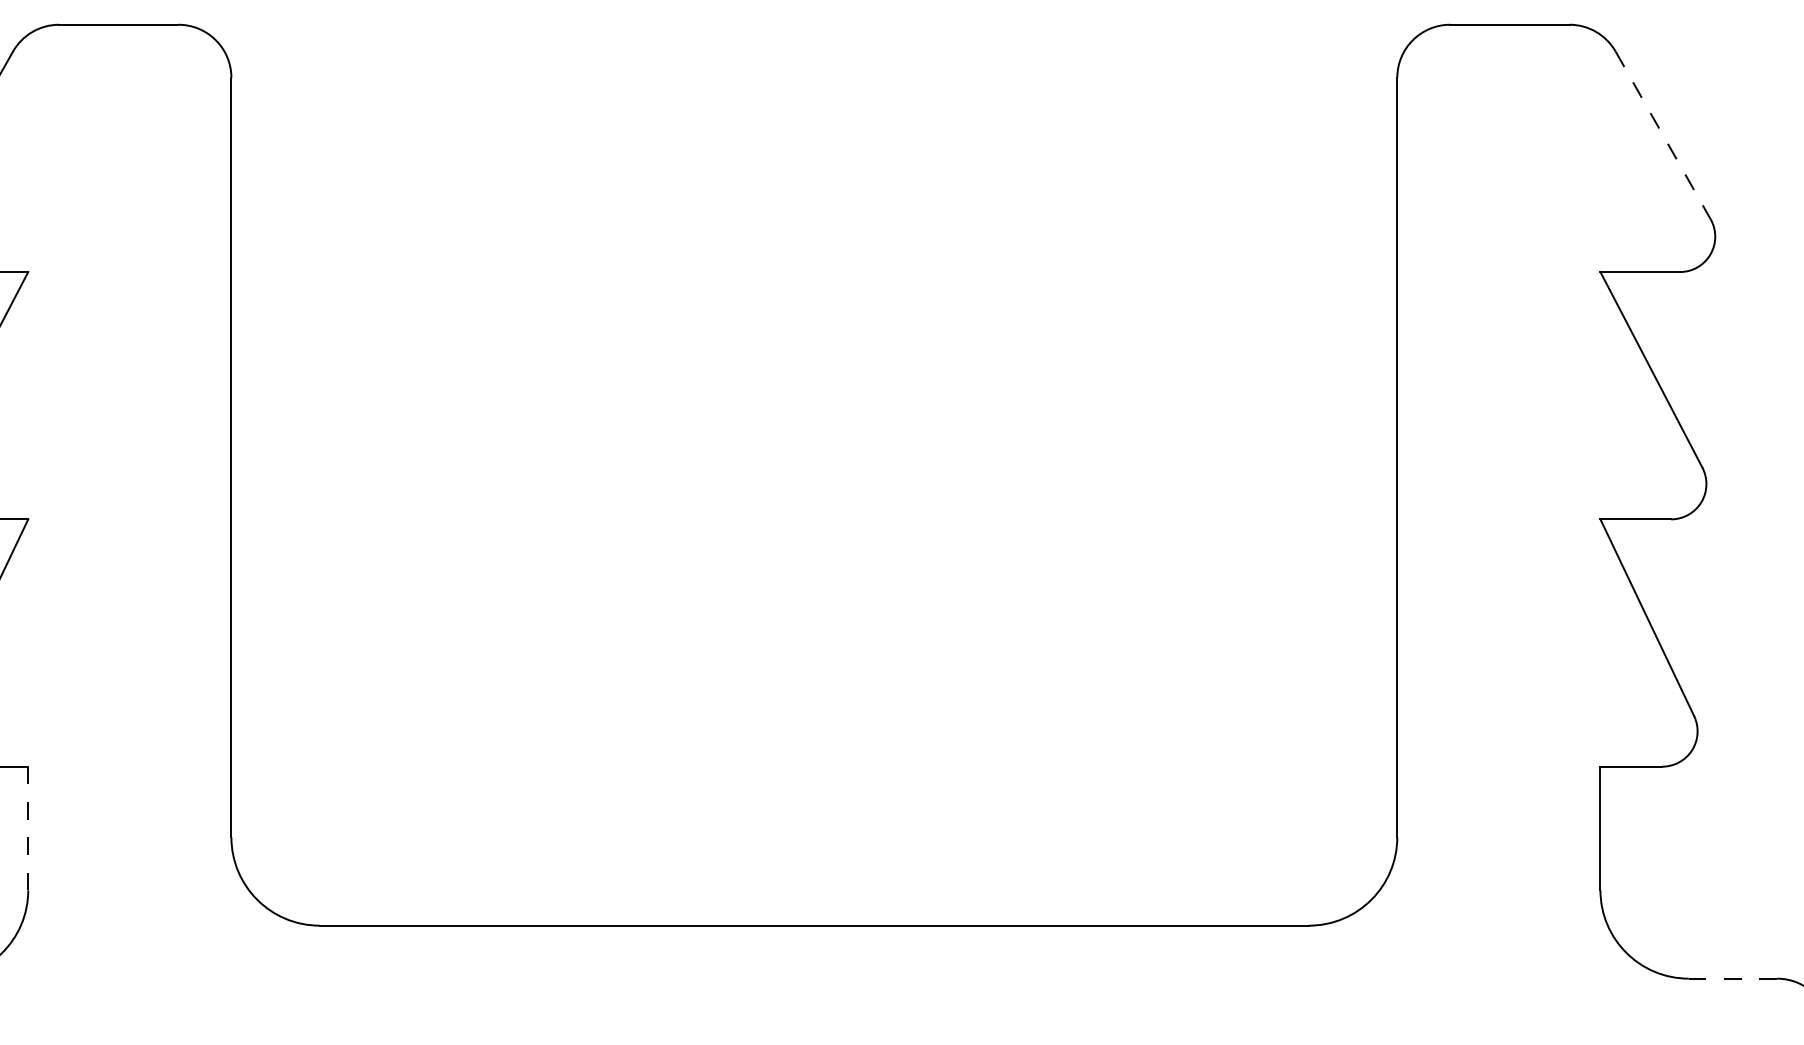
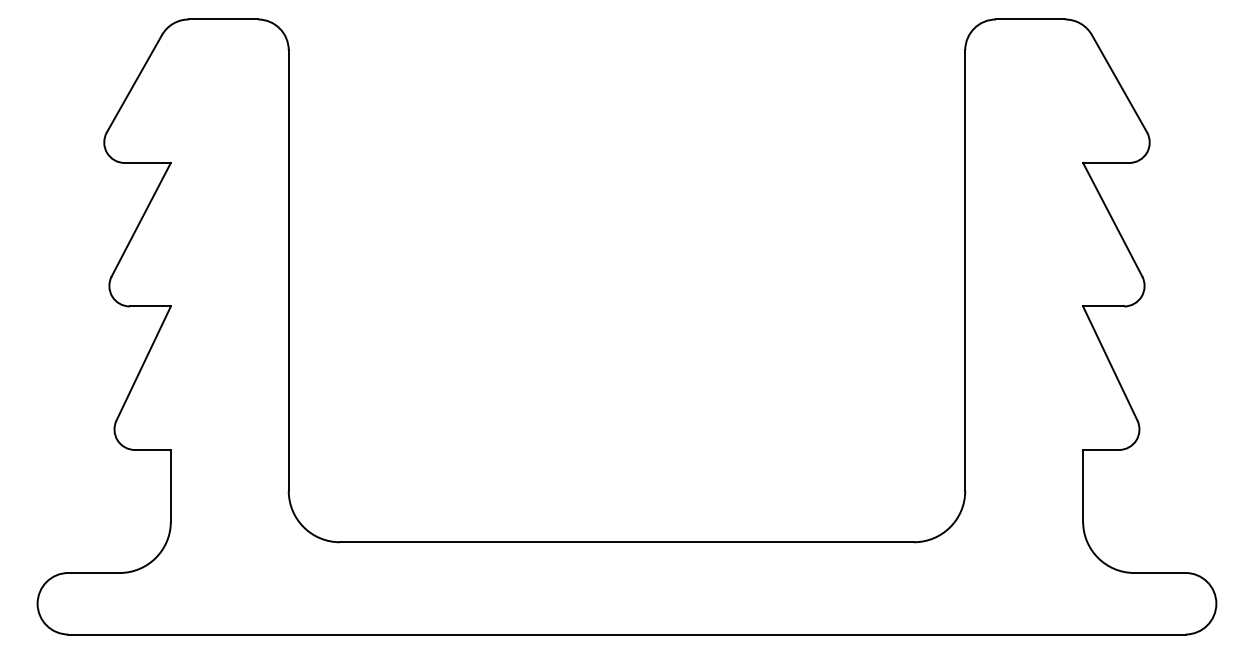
line: (1663, 135) -> (1119, 83), dashed -> solid
line: (27, 827) -> (170, 485), dashed -> solid
line: (1733, 979) -> (1160, 573), dashed -> solid

